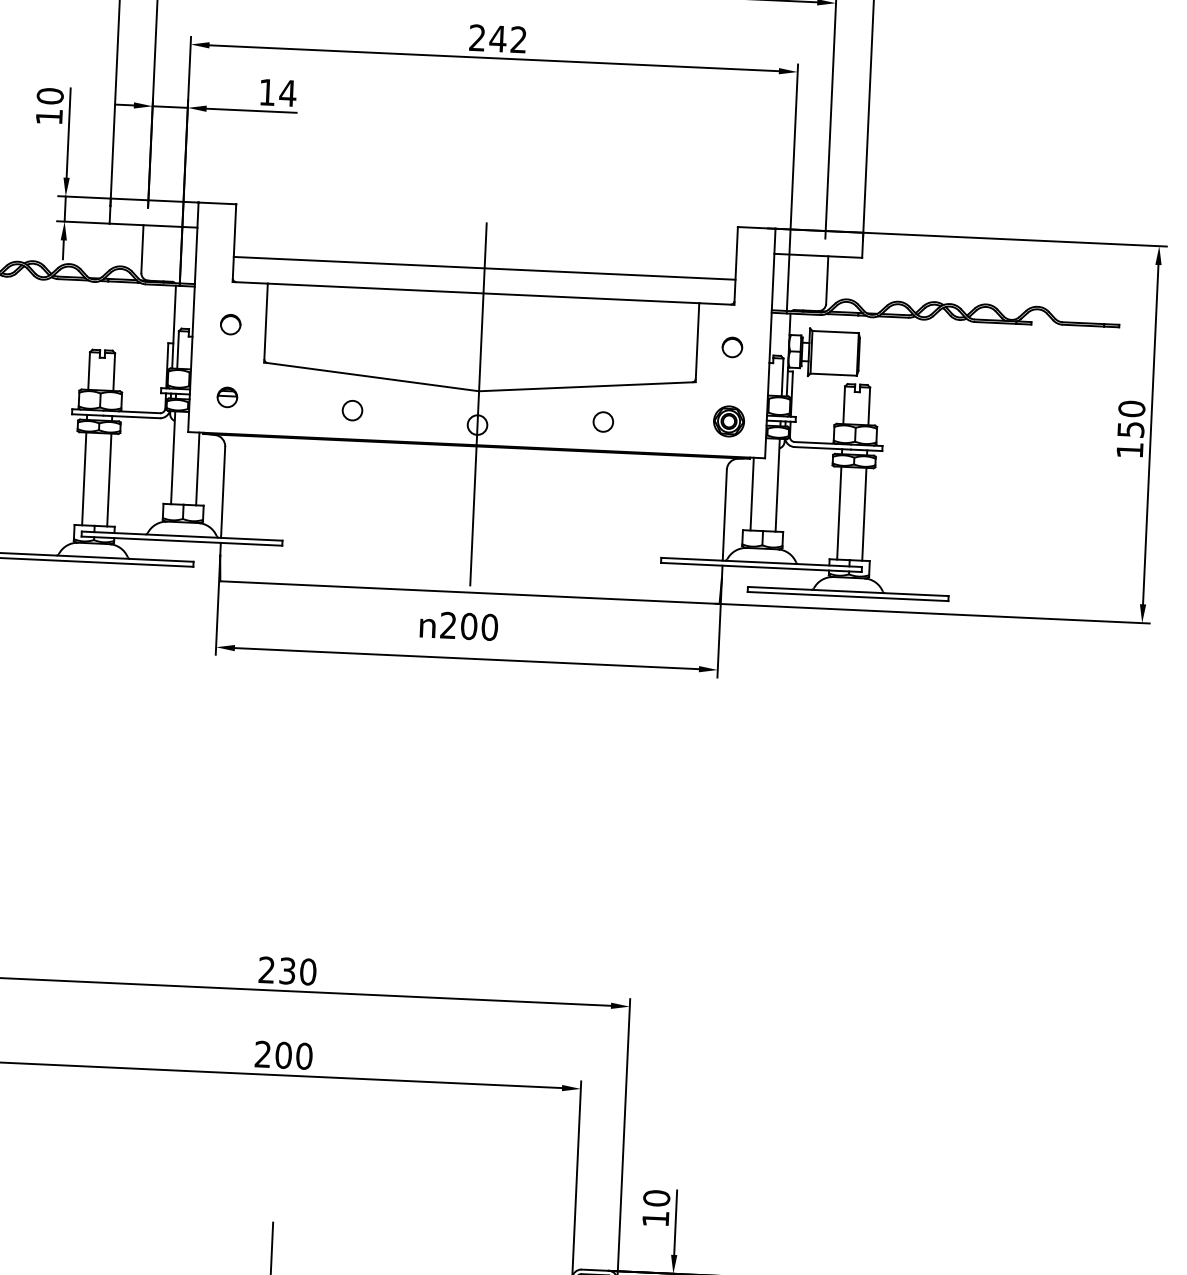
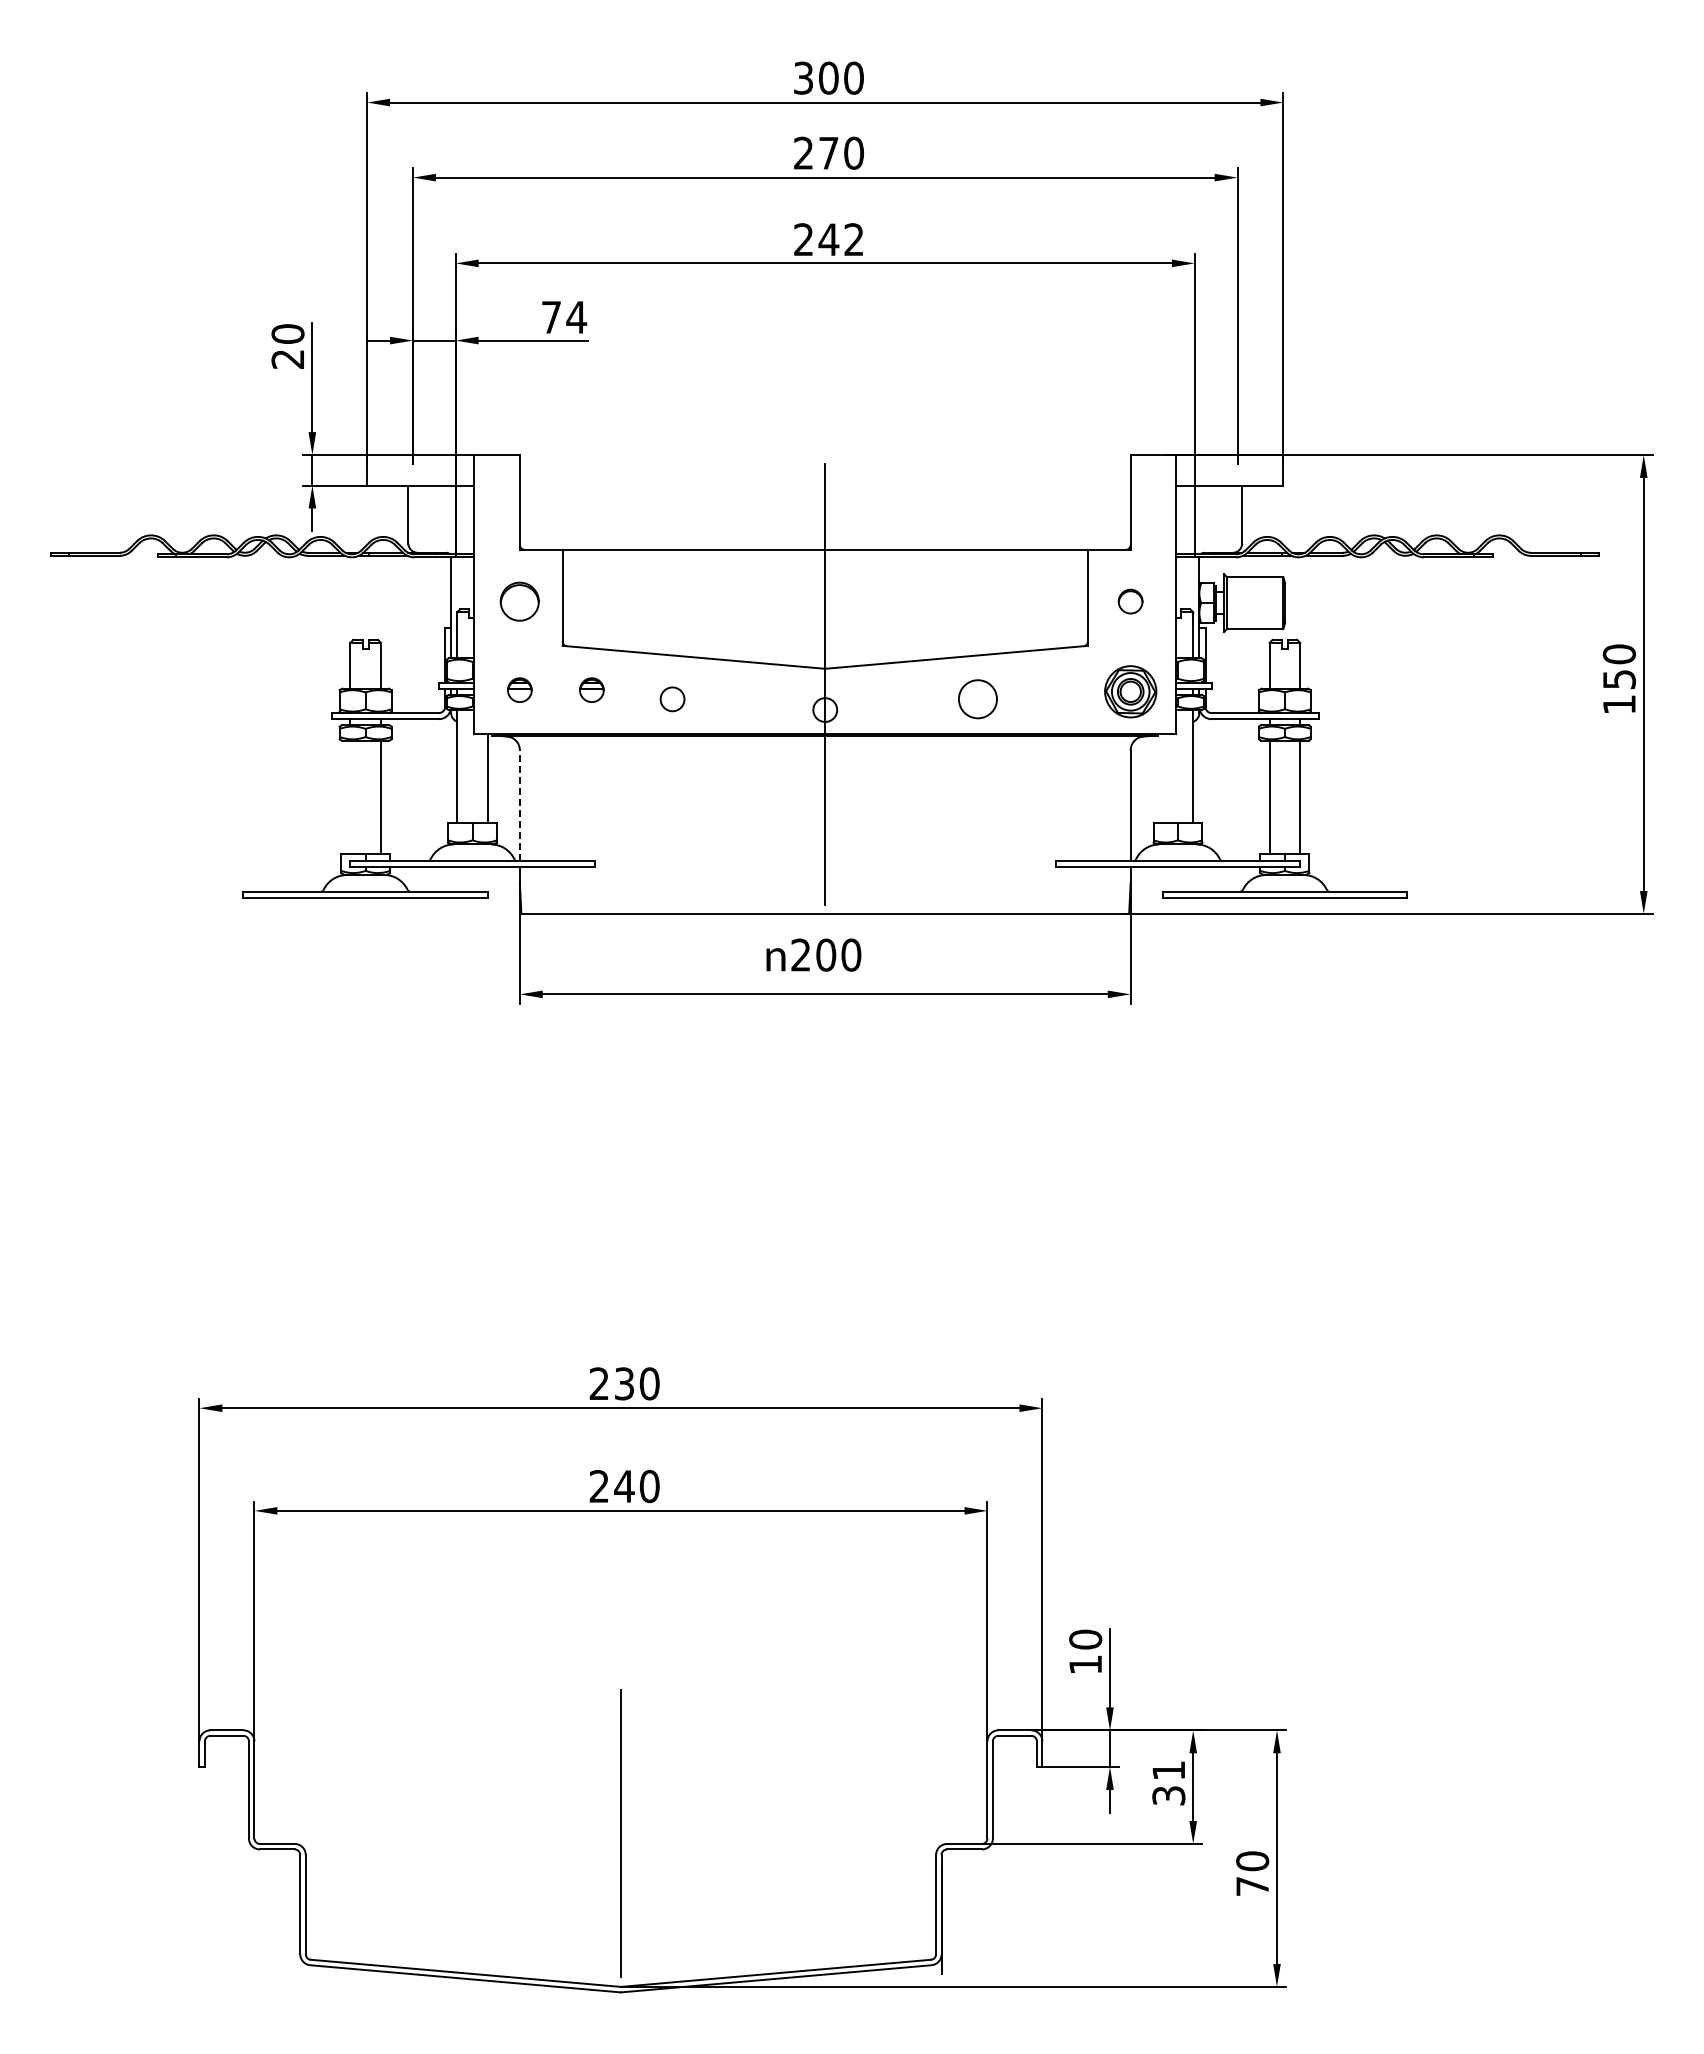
text: (267, 92) -> (551, 317), 14 -> 74
text: (48, 117) -> (287, 359), 10 -> 20
line: (484, 268) -> (824, 519), removed
part: (230, 324) -> (519, 601), size x1.6
part: (286, 399) -> (591, 689), added
part: (728, 421) -> (1130, 691), size x1.4
circle: (602, 422) -> (977, 699), size x1.6
line: (84, 478) -> (350, 796), removed
line: (222, 492) -> (519, 805), solid -> dashed
line: (751, 493) -> (1162, 778), removed
text: (283, 1055) -> (624, 1486), 200 -> 240

